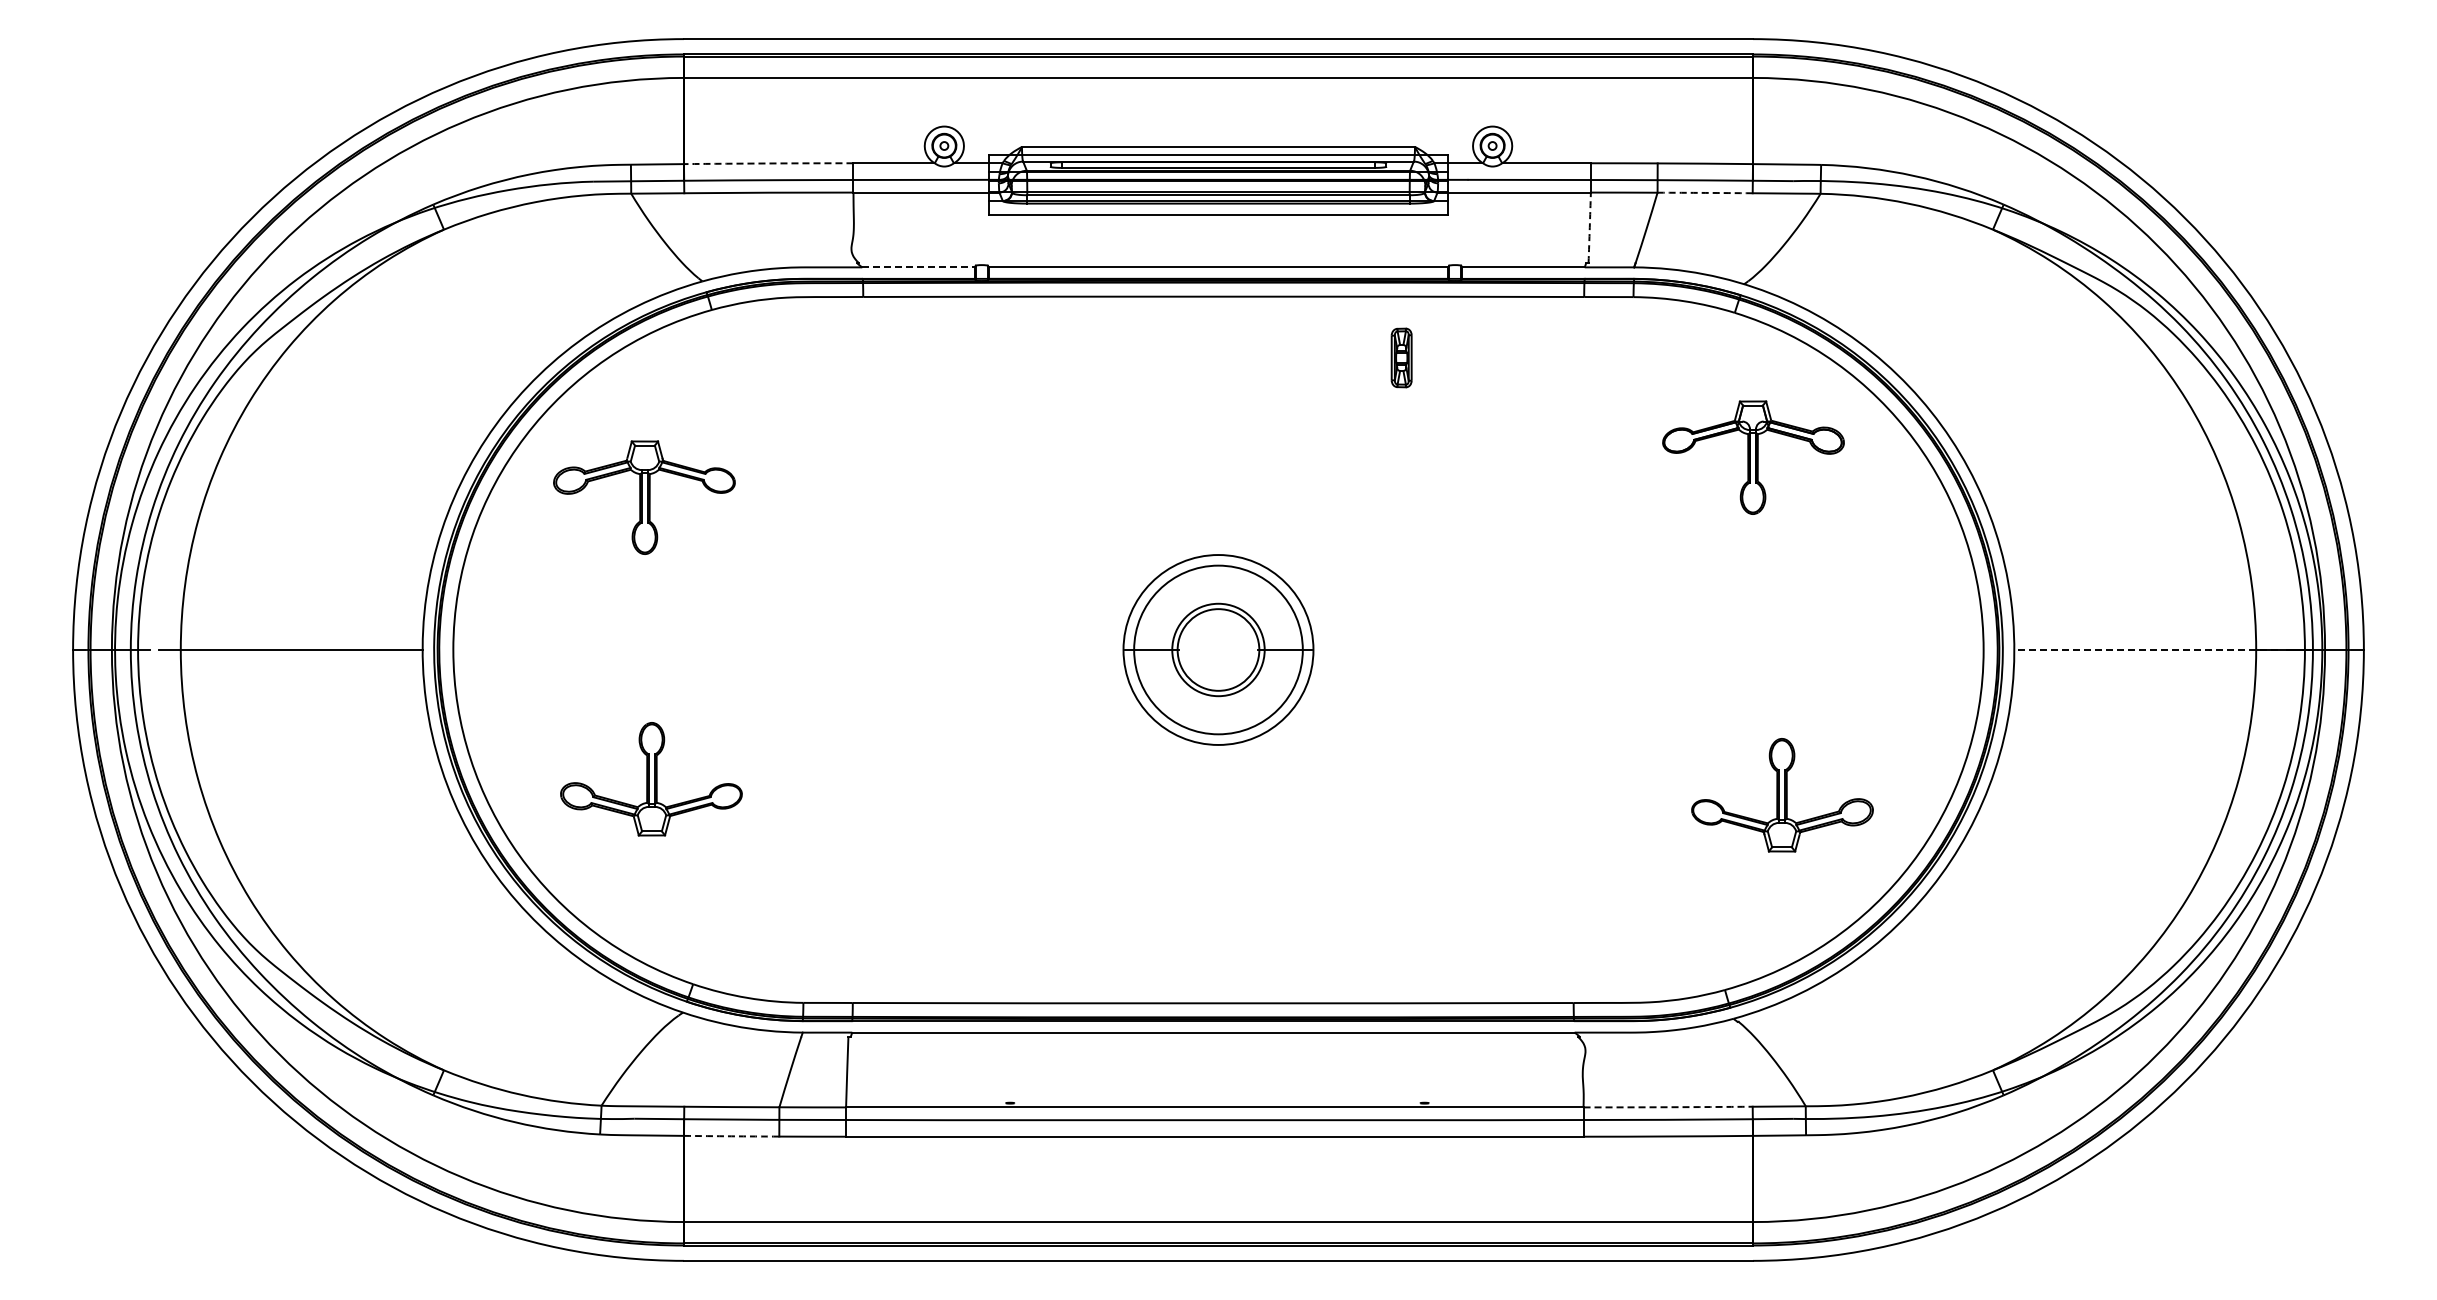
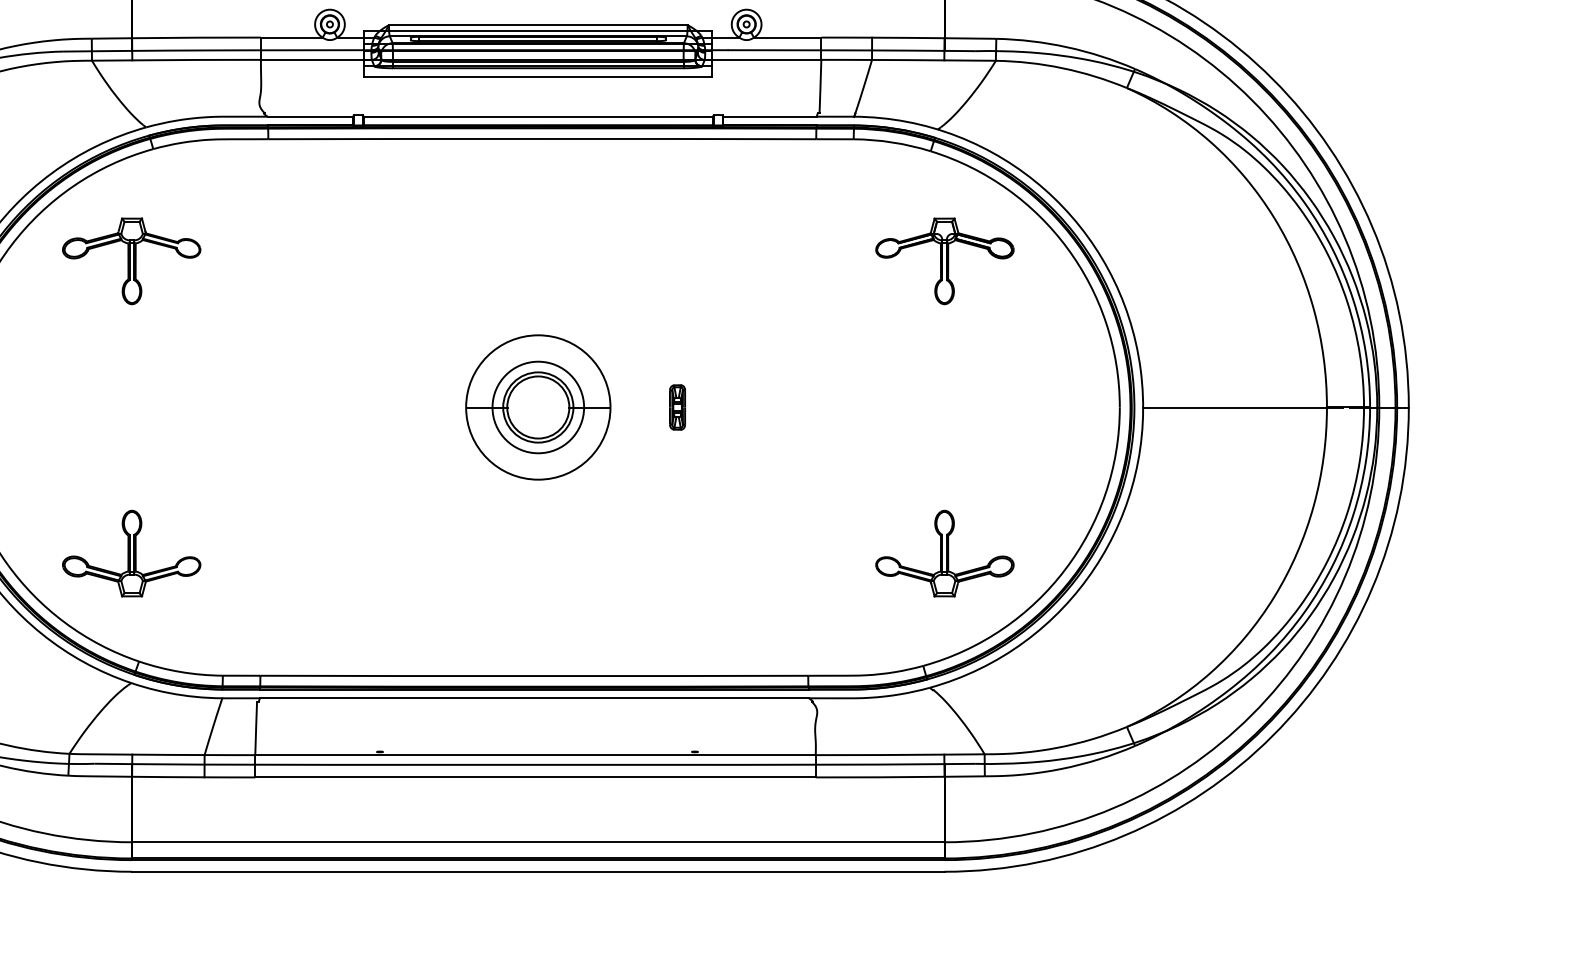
arc: (768, 163) -> (196, 37), dashed -> solid
arc: (1705, 192) -> (908, 59), dashed -> solid
arc: (1589, 227) -> (820, 86), dashed -> solid
line: (919, 267) -> (311, 116), dashed -> solid
part: (1401, 357) -> (677, 407), moved
part: (644, 497) -> (131, 261), moved
circle: (1218, 649) -> (538, 407), size x0.71
line: (2146, 649) -> (1243, 407), dashed -> solid
part: (651, 779) -> (131, 553), moved
part: (1782, 795) -> (944, 553), moved
arc: (1668, 1107) -> (880, 755), dashed -> solid
arc: (731, 1136) -> (168, 777), dashed -> solid

